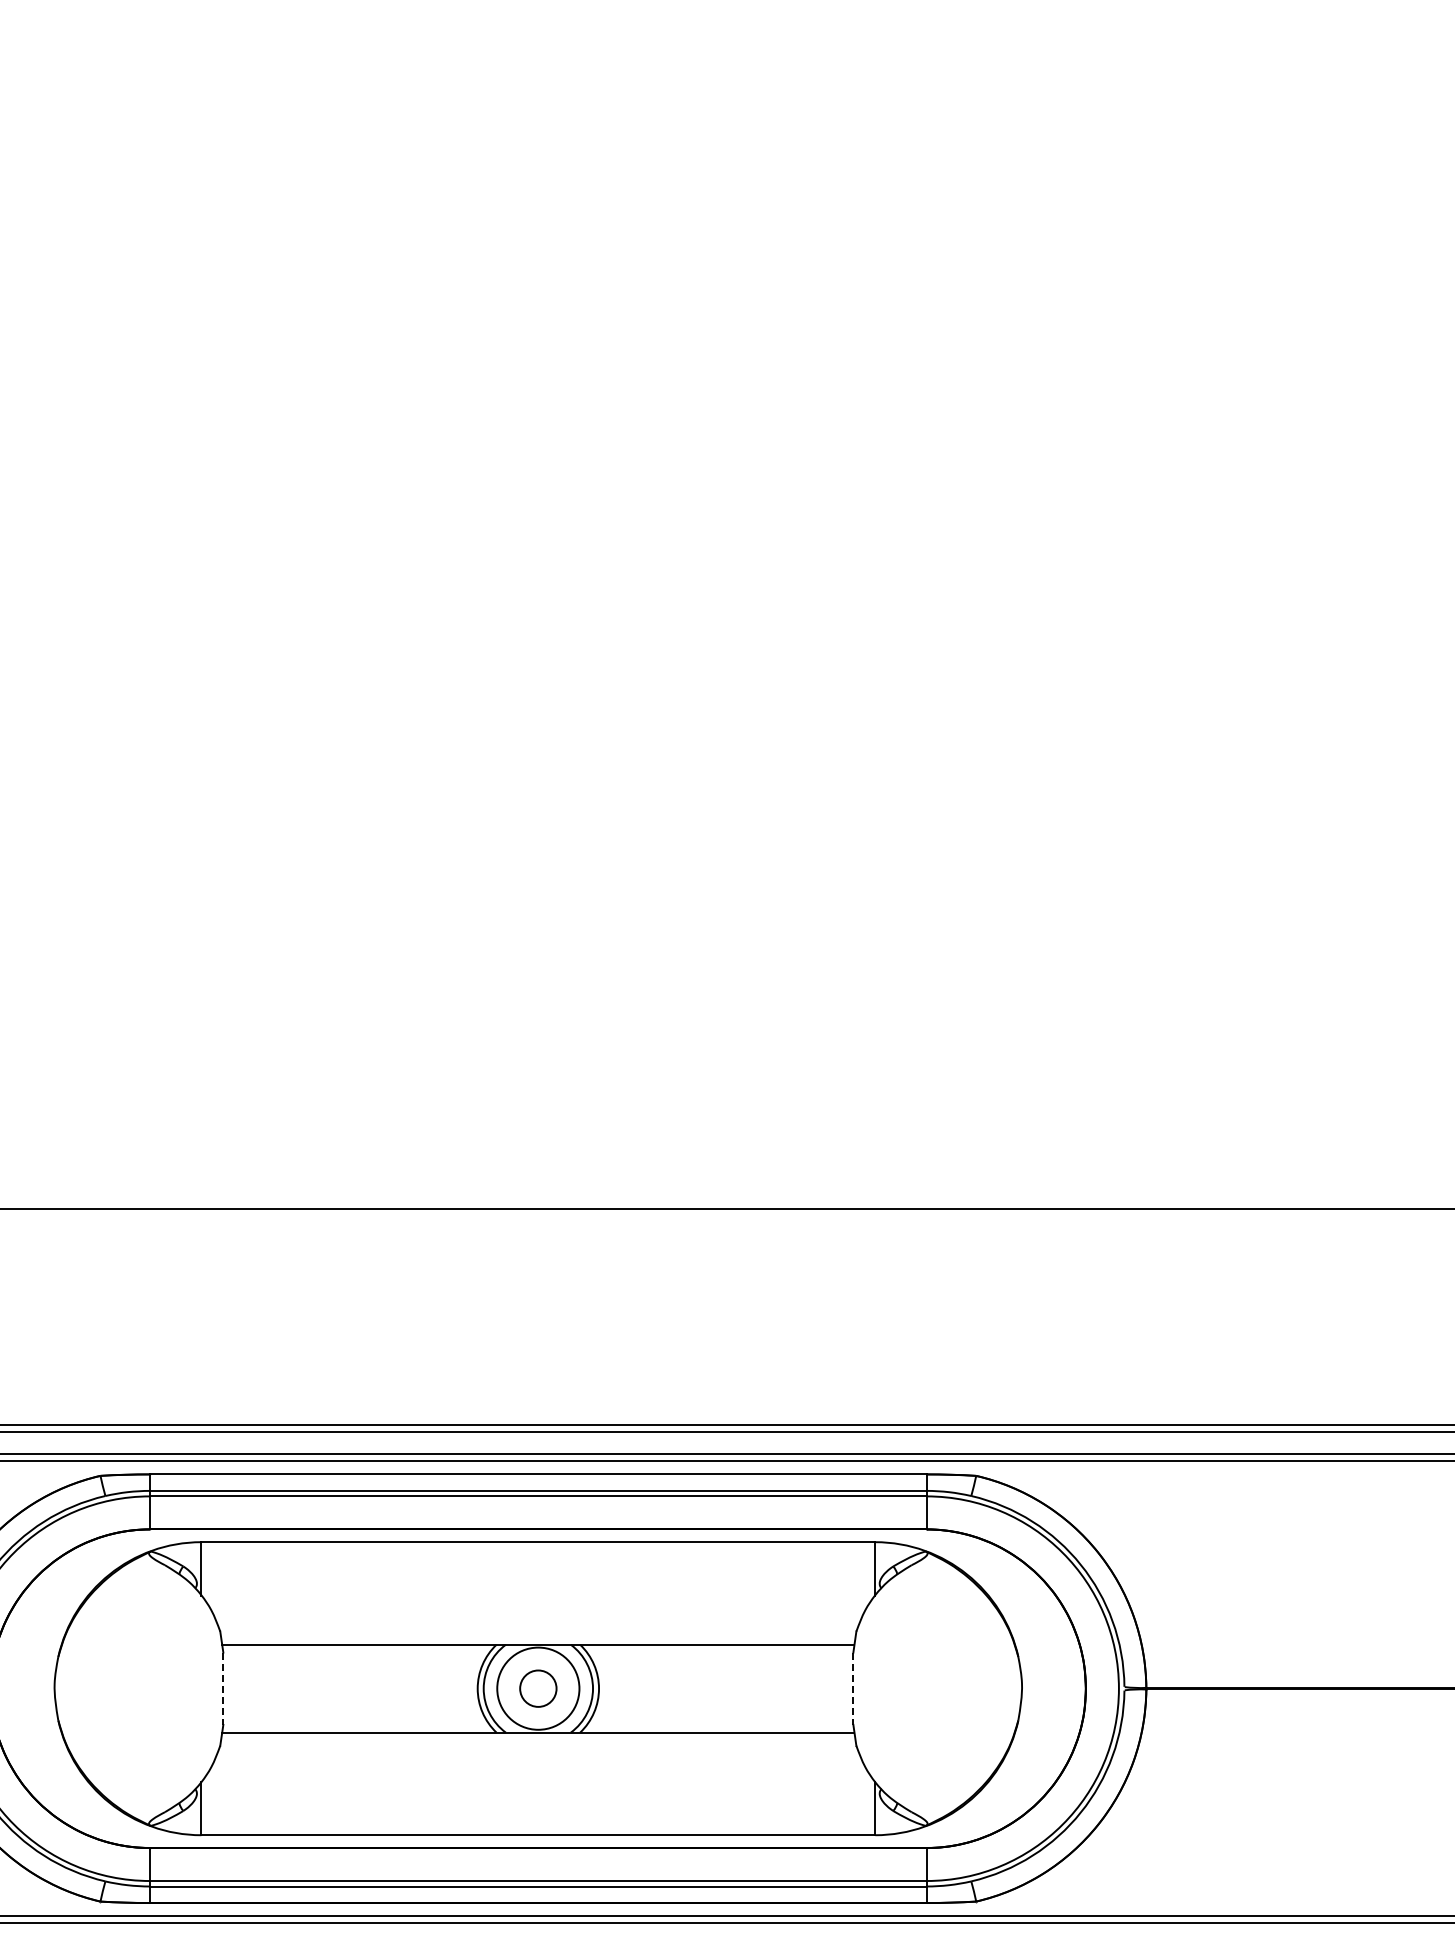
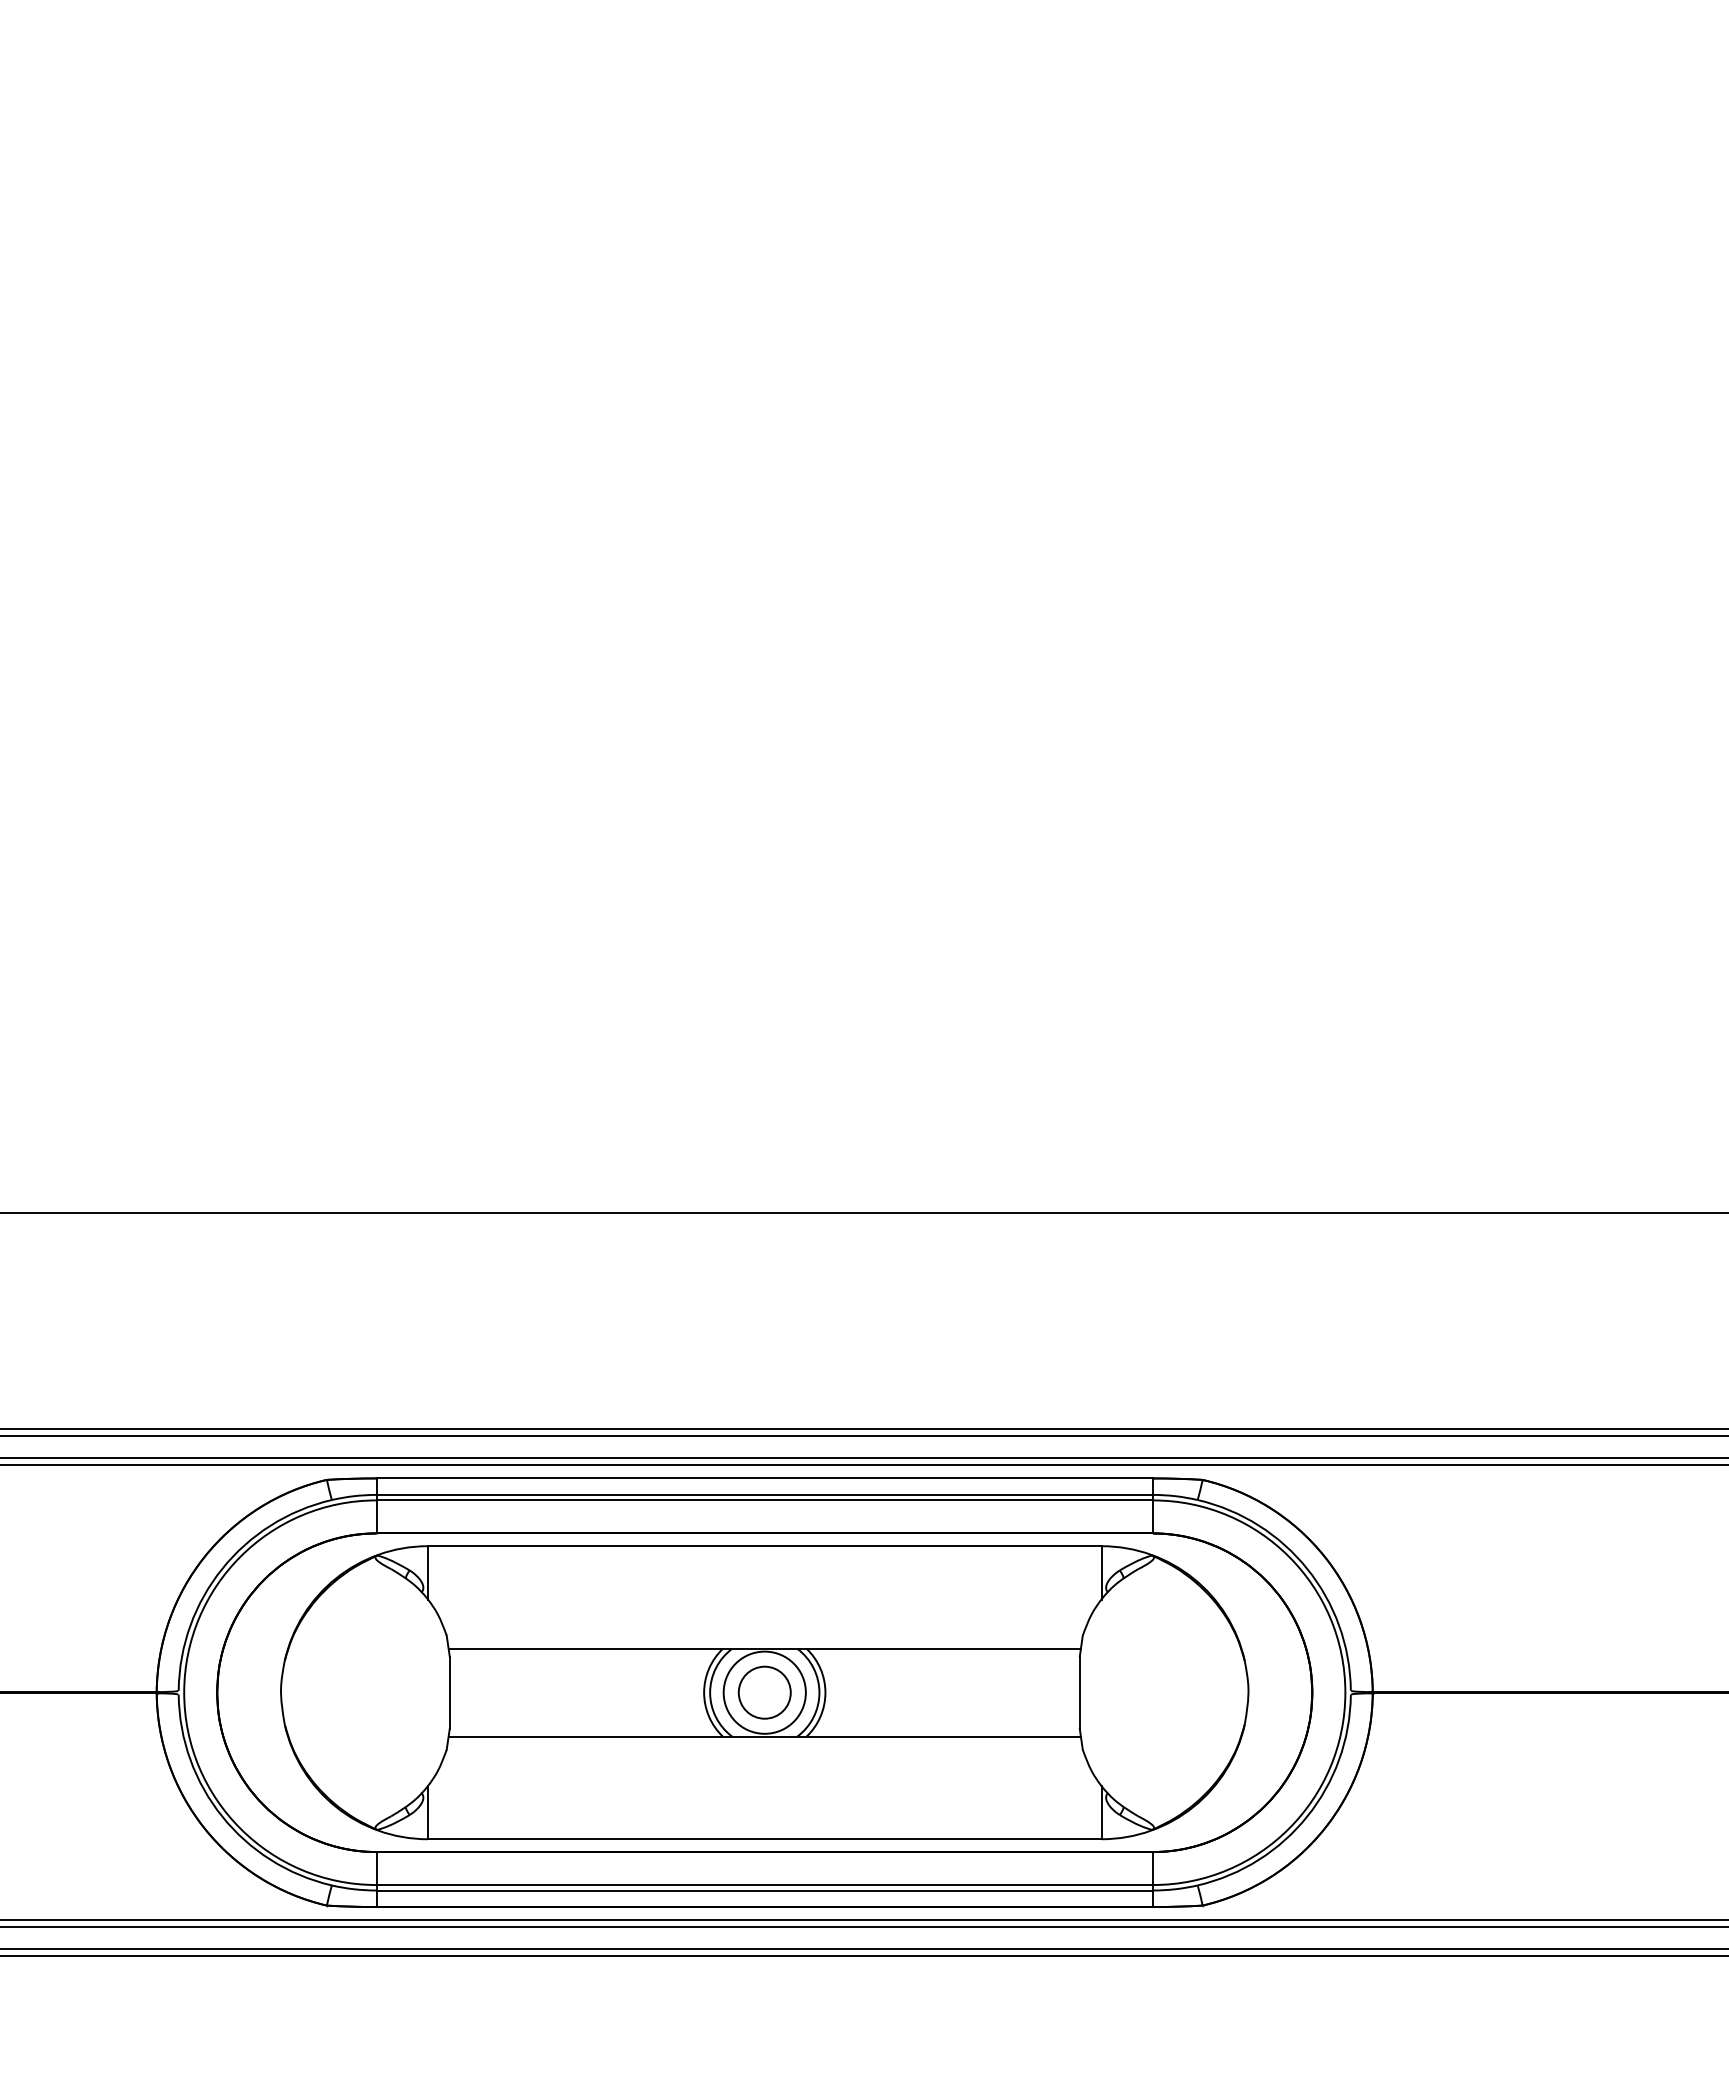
circle: (538, 1688) -> (764, 1692), size x1.43
line: (223, 1689) -> (449, 1693), dashed -> solid
line: (853, 1689) -> (1079, 1693), dashed -> solid

